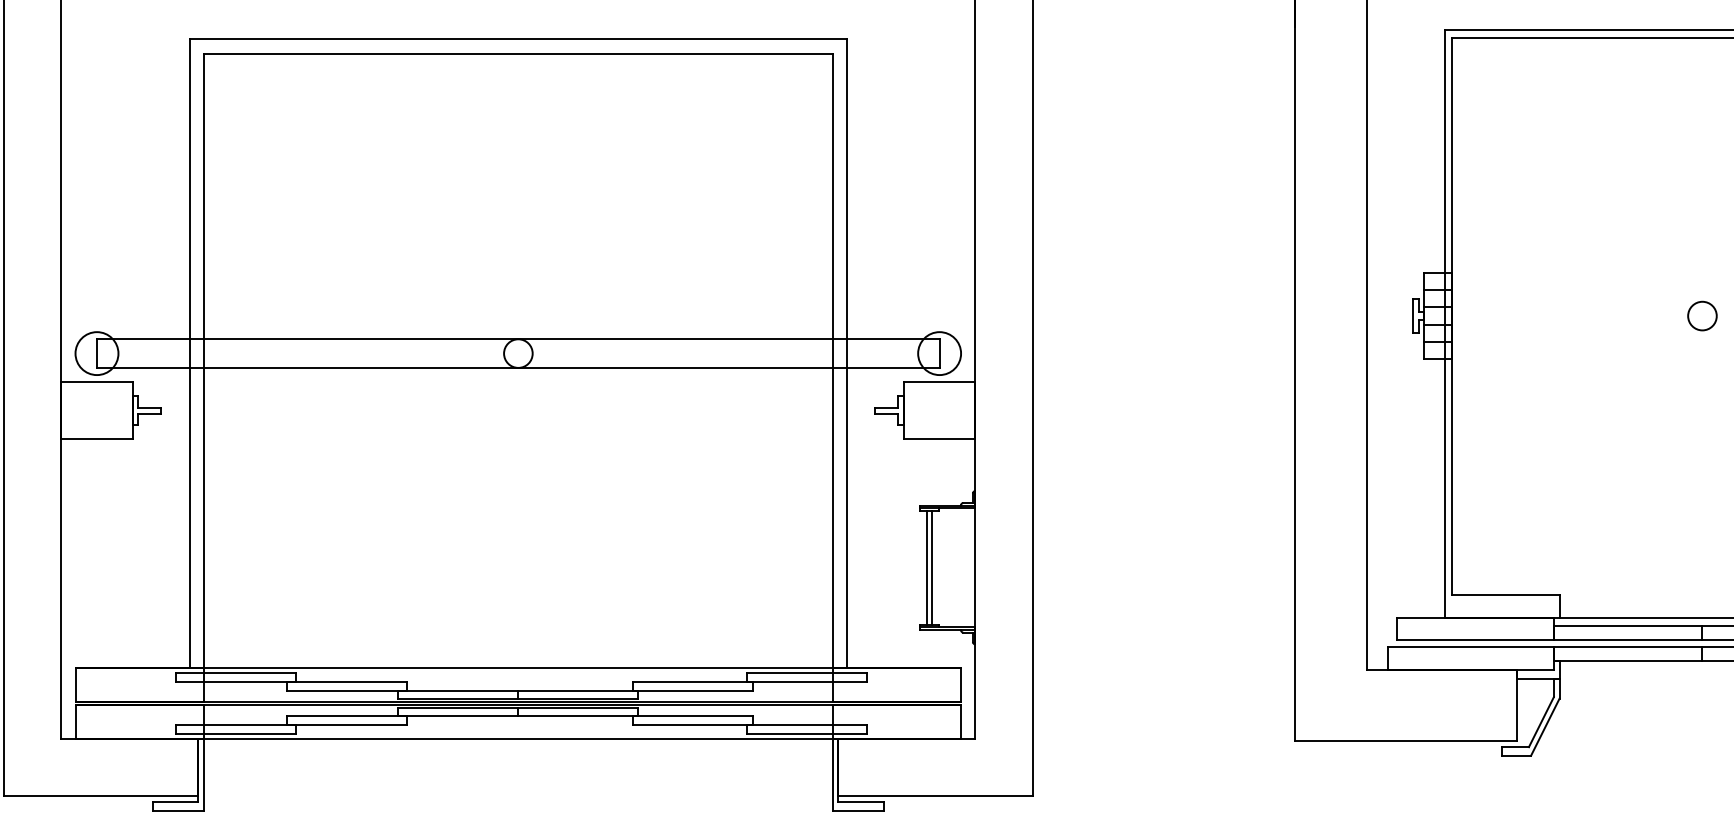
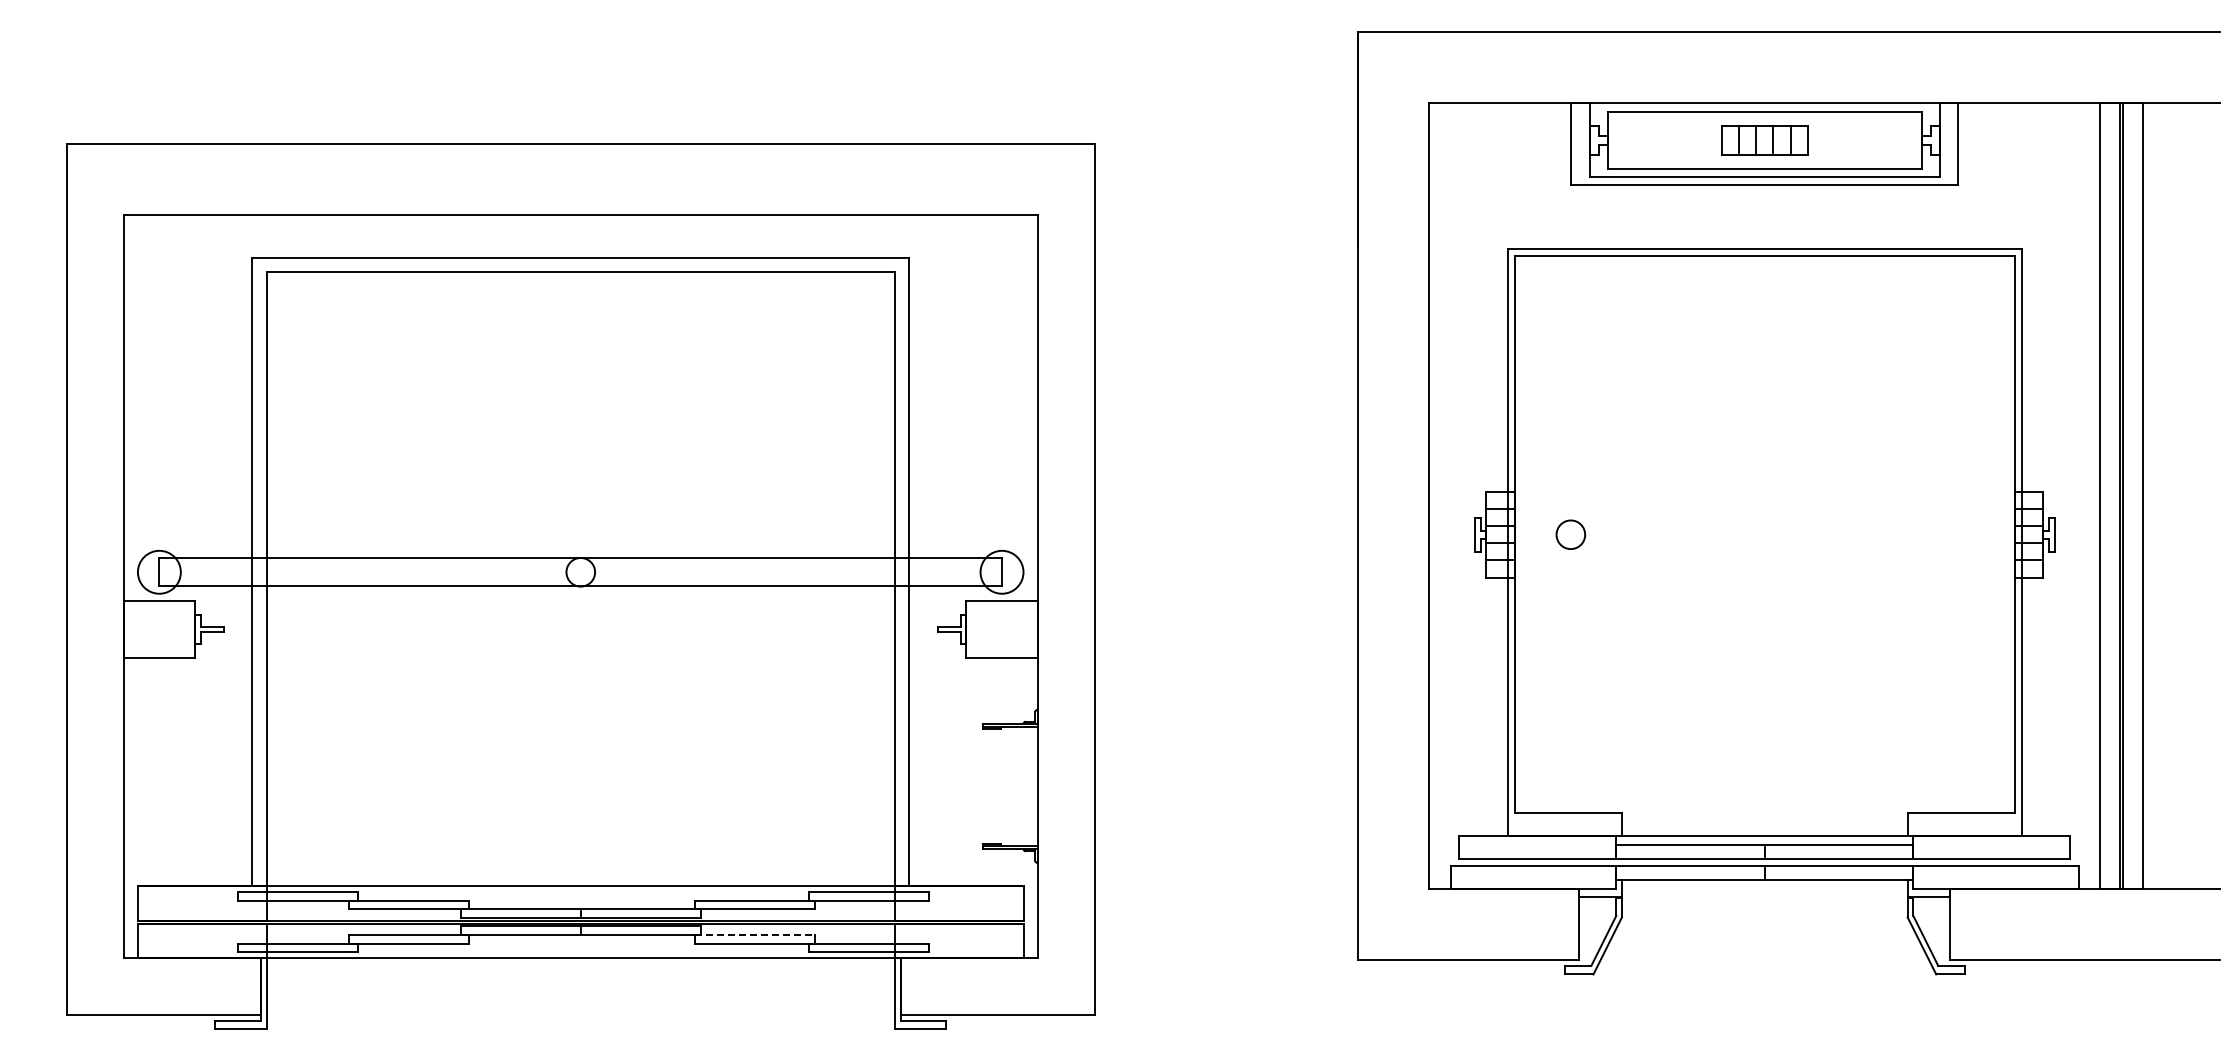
circle: (1702, 315) -> (1570, 534), moved
line: (927, 567) -> (989, 786), removed
line: (932, 567) -> (994, 786), removed
line: (693, 715) -> (755, 934), solid -> dashed

